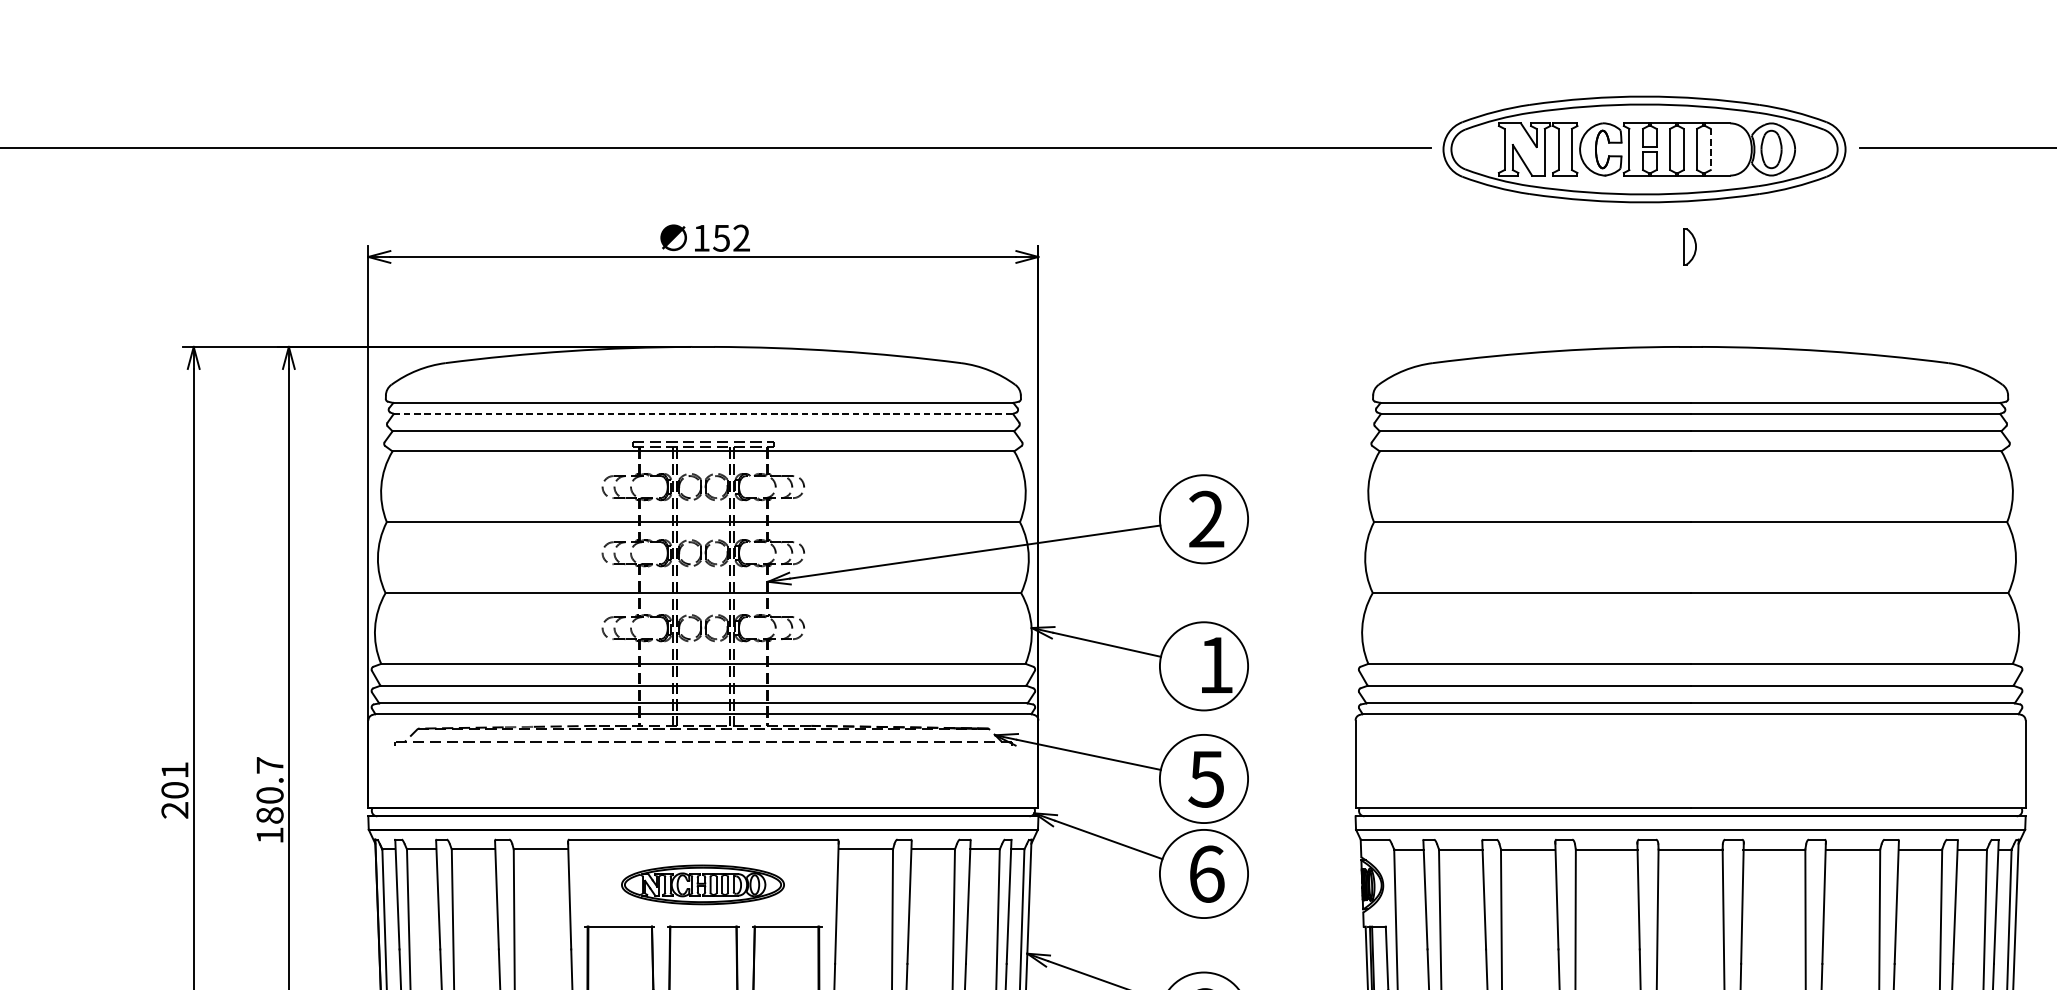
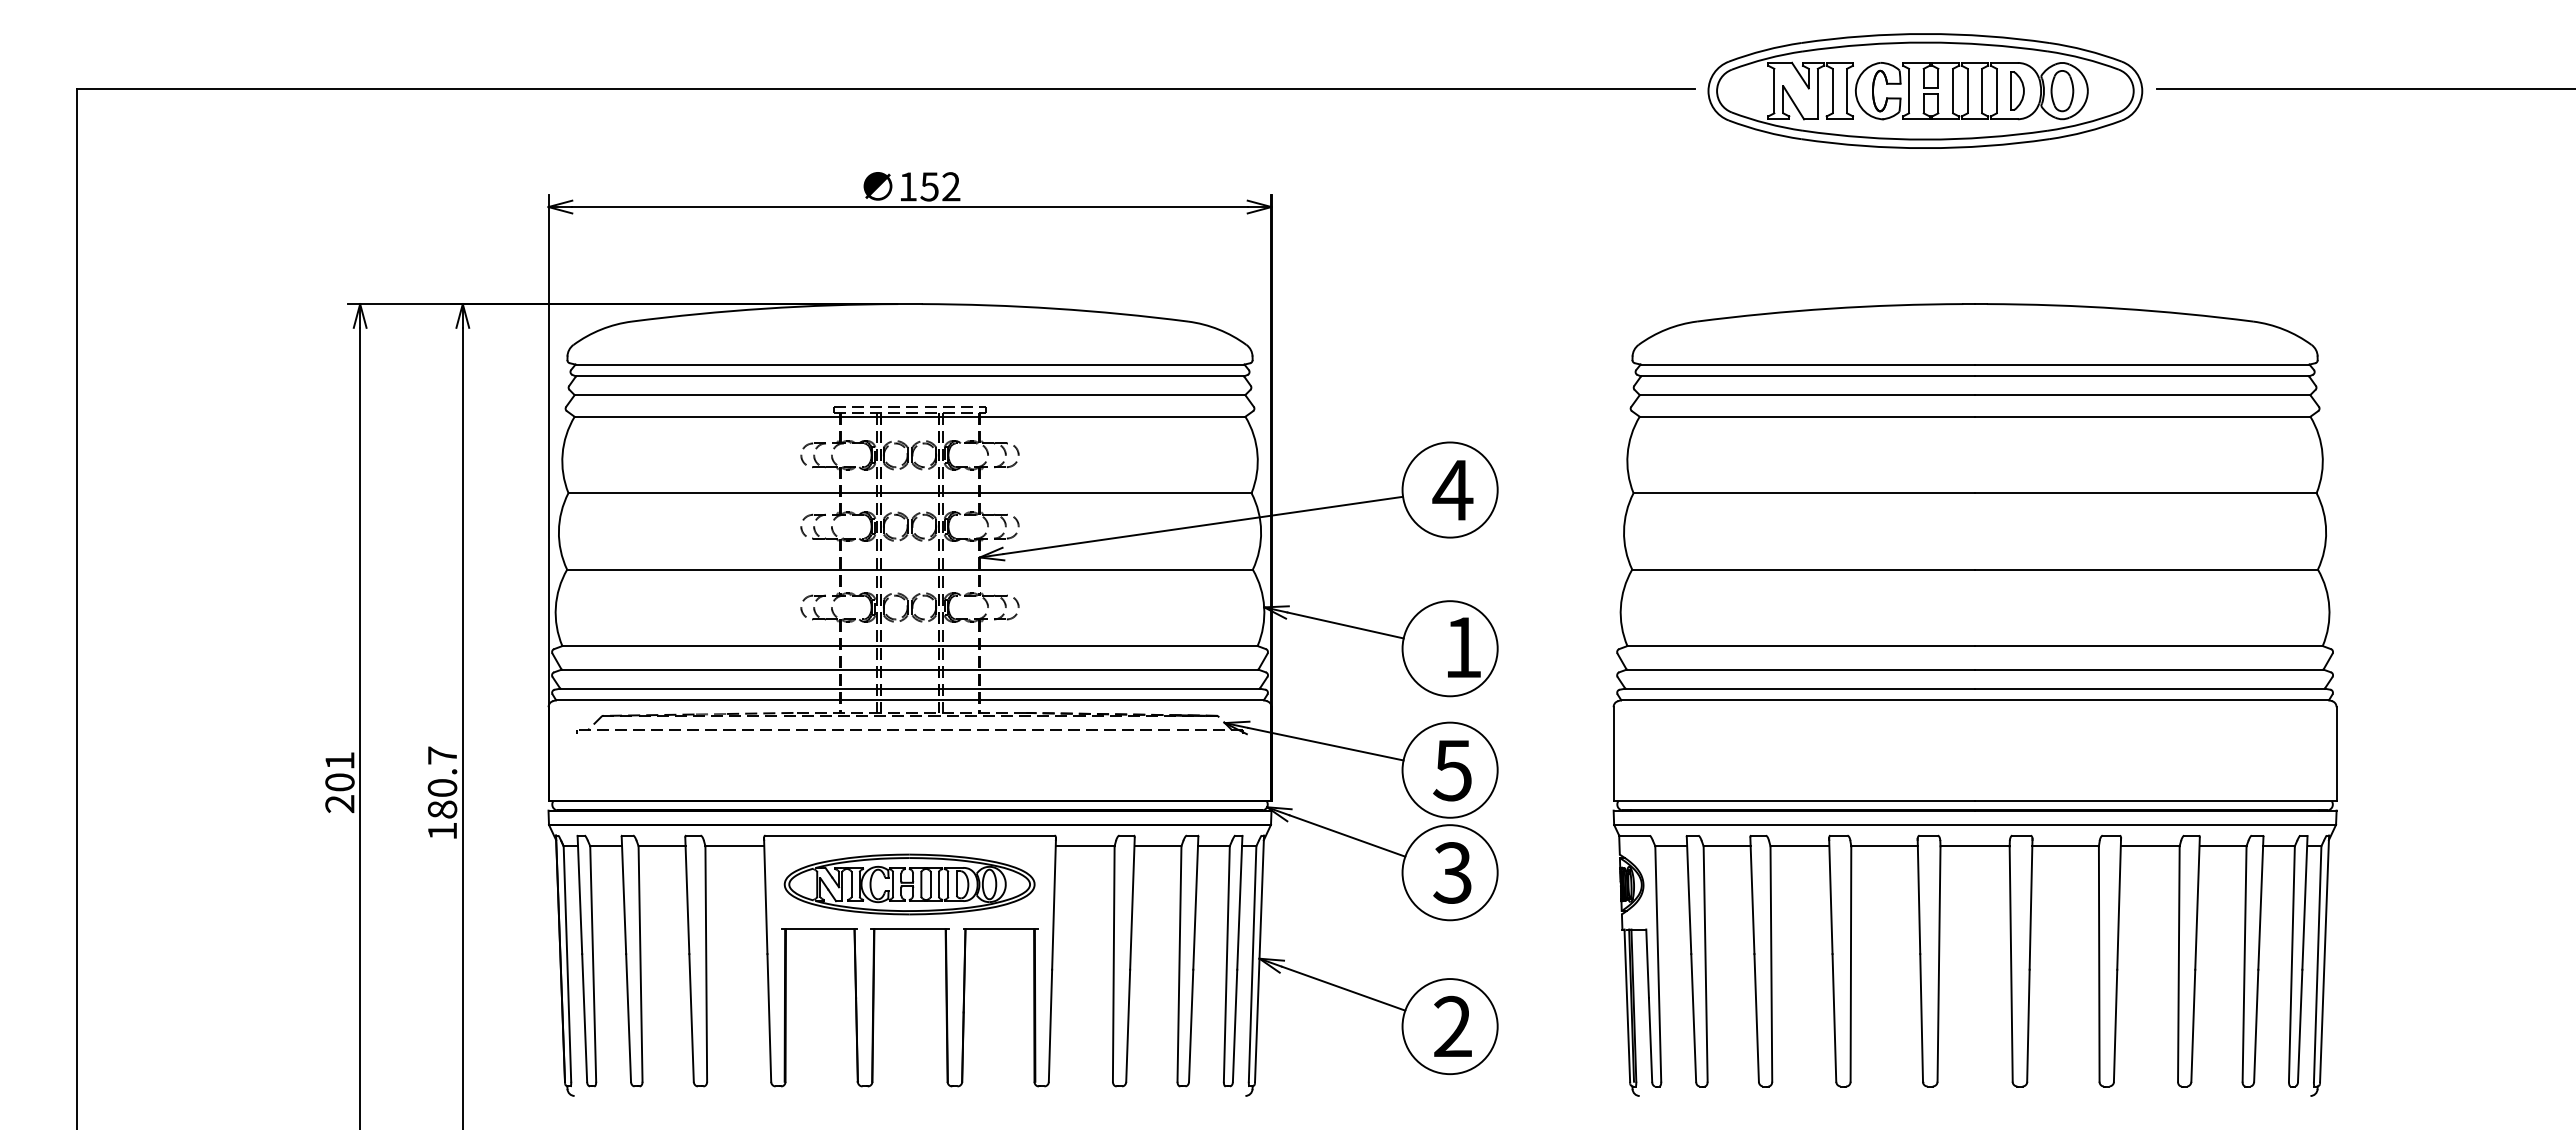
line: (1710, 149) -> (1996, 91), dashed -> solid
part: (1690, 246) -> (2017, 90), moved
line: (703, 414) -> (910, 376), dashed -> solid
text: (1206, 518) -> (1452, 489), 2 -> 4
text: (1206, 873) -> (1452, 872), 6 -> 3
part: (702, 884) -> (909, 884), size x1.43

